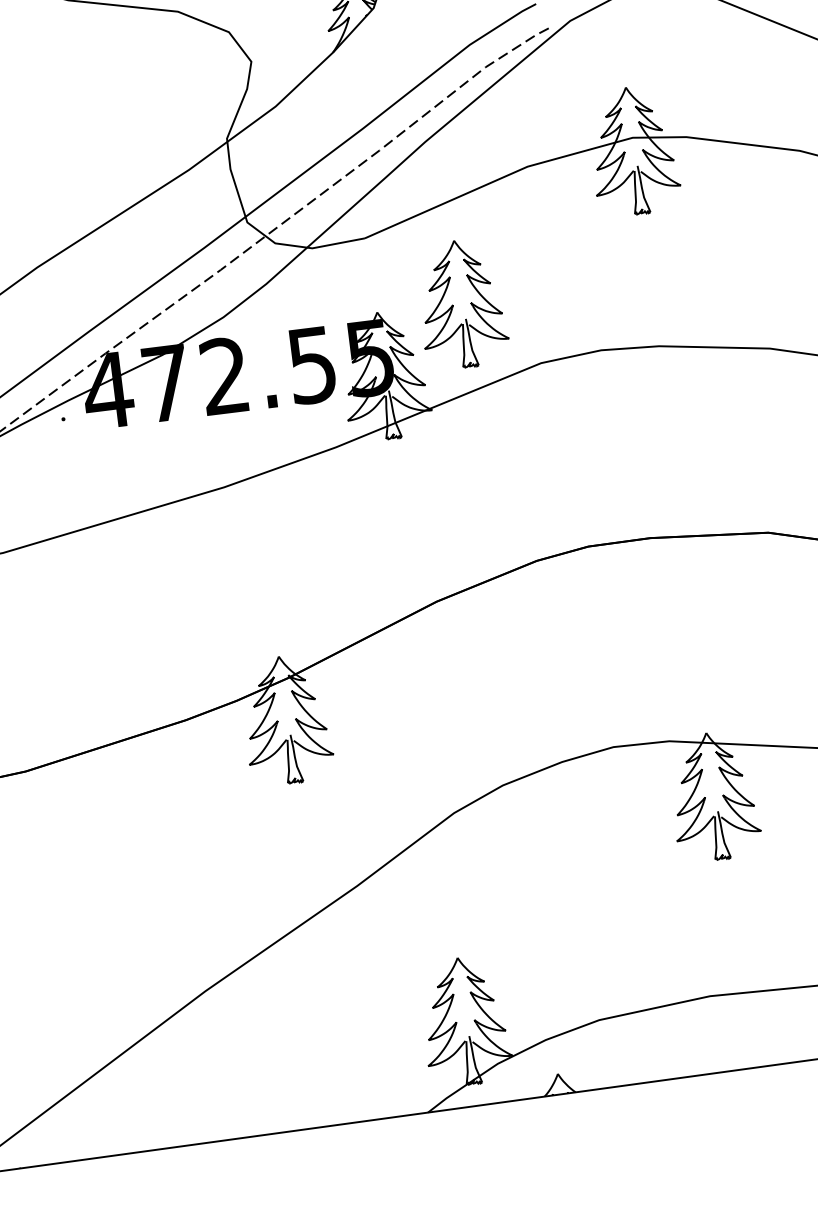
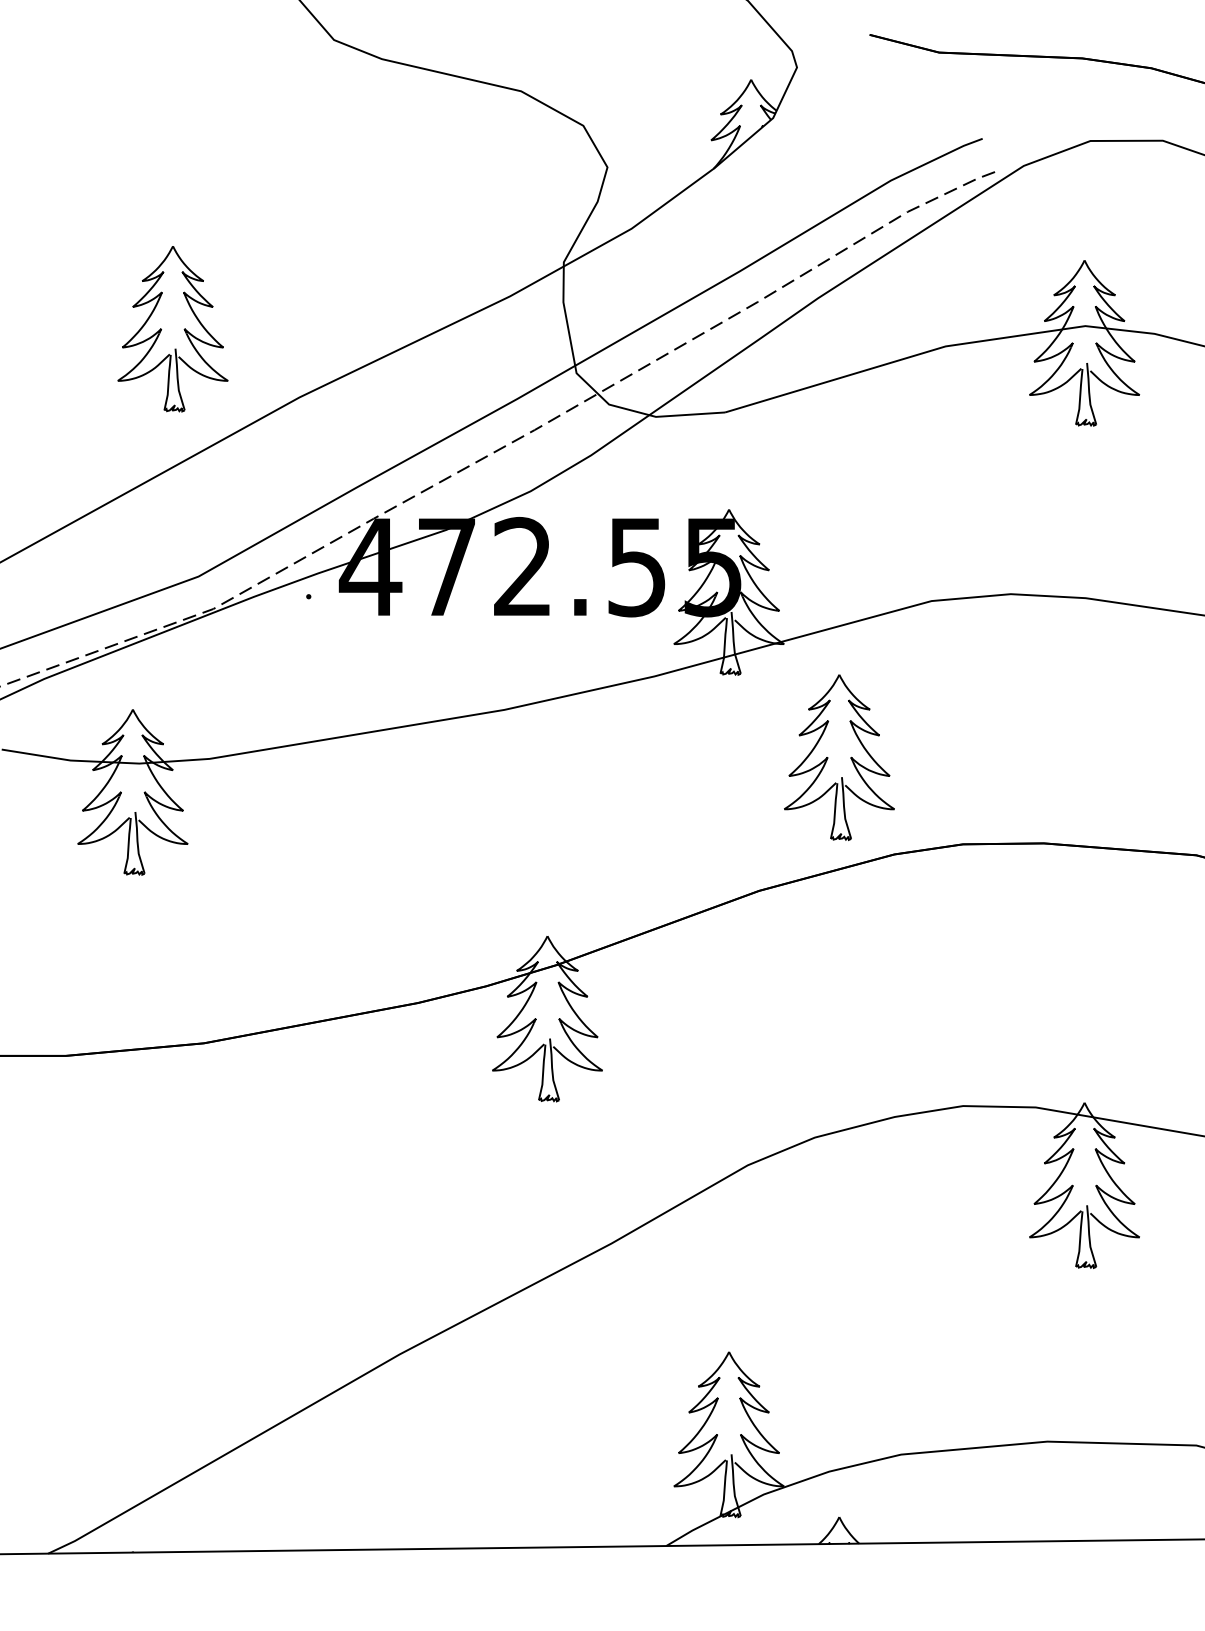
part: (453, 305) -> (828, 757), moved

